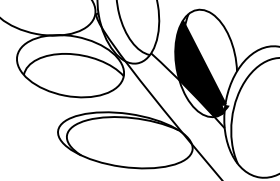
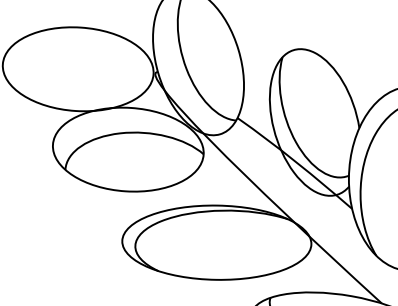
fill: (203, 68) -> (312, 130), removed

